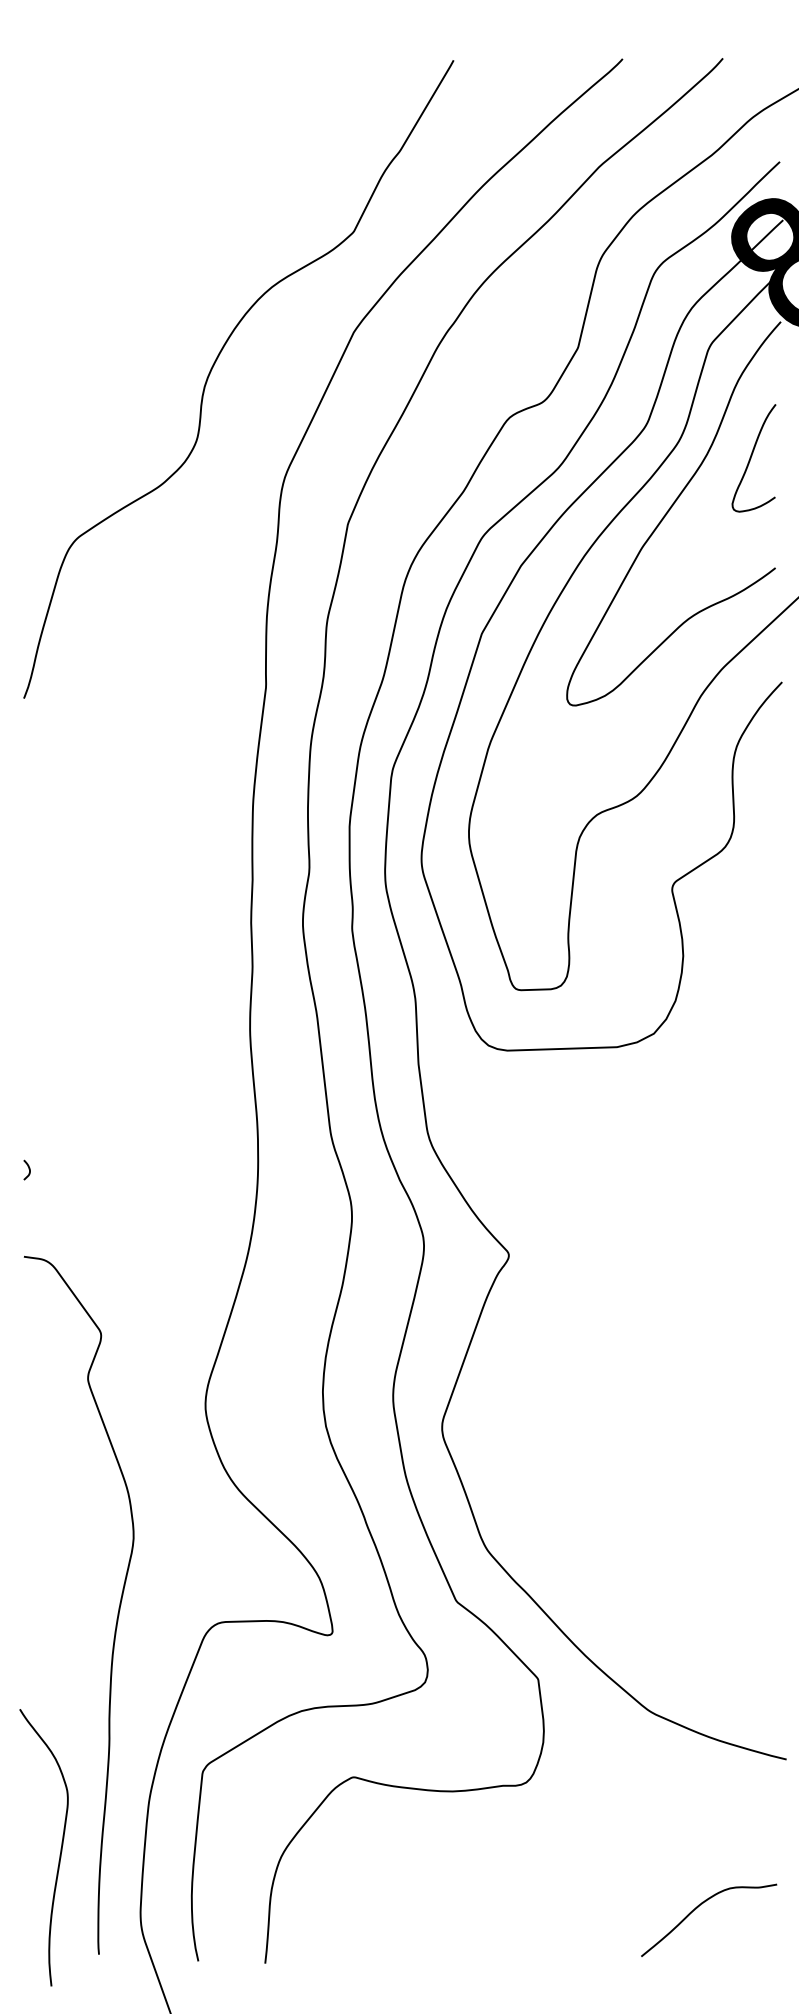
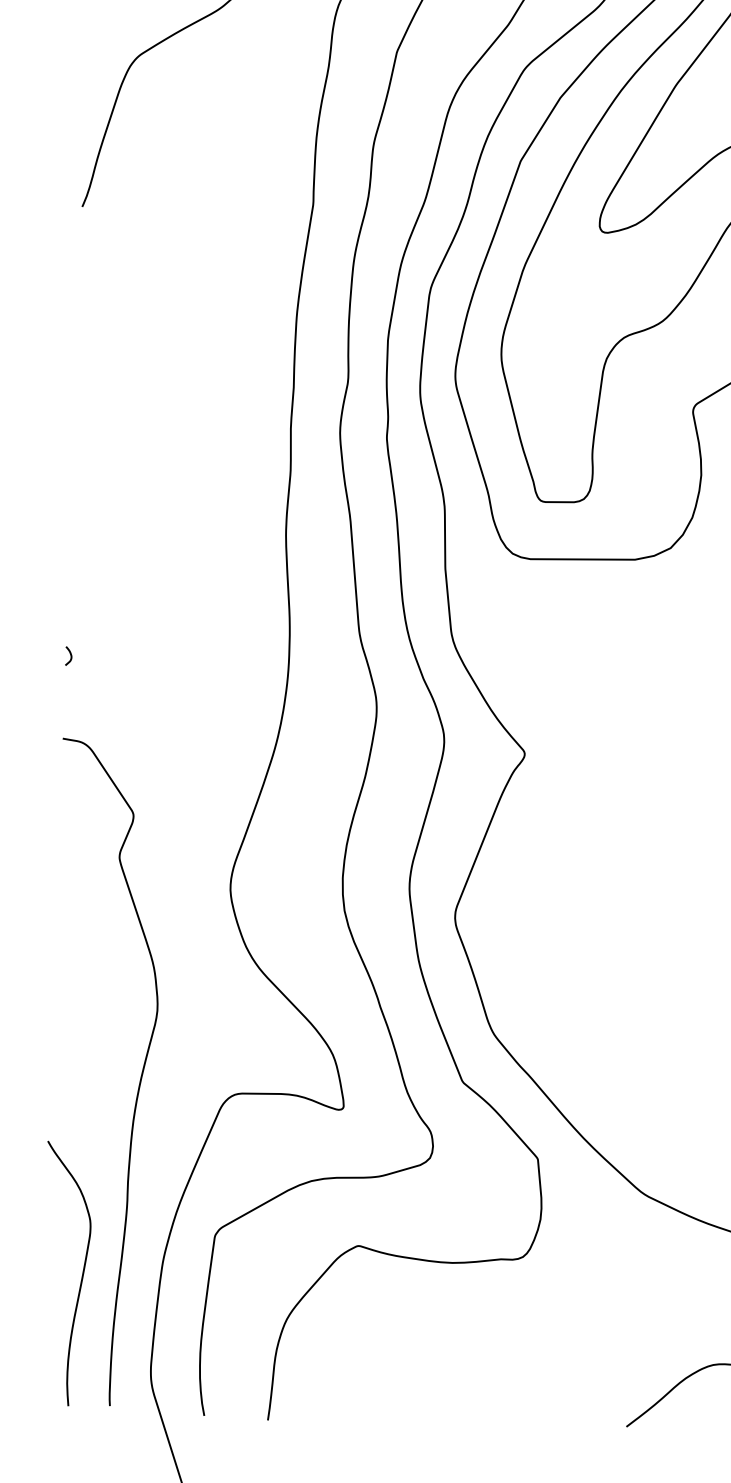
curve: (60, 1848) -> (81, 1275), moved

